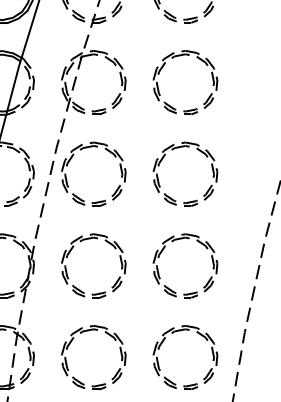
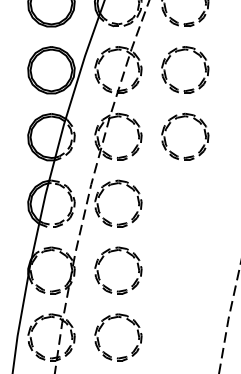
part: (199, 152) -> (195, 187), removed
part: (199, 243) -> (195, 254), removed
part: (188, 331) -> (187, 318), removed

